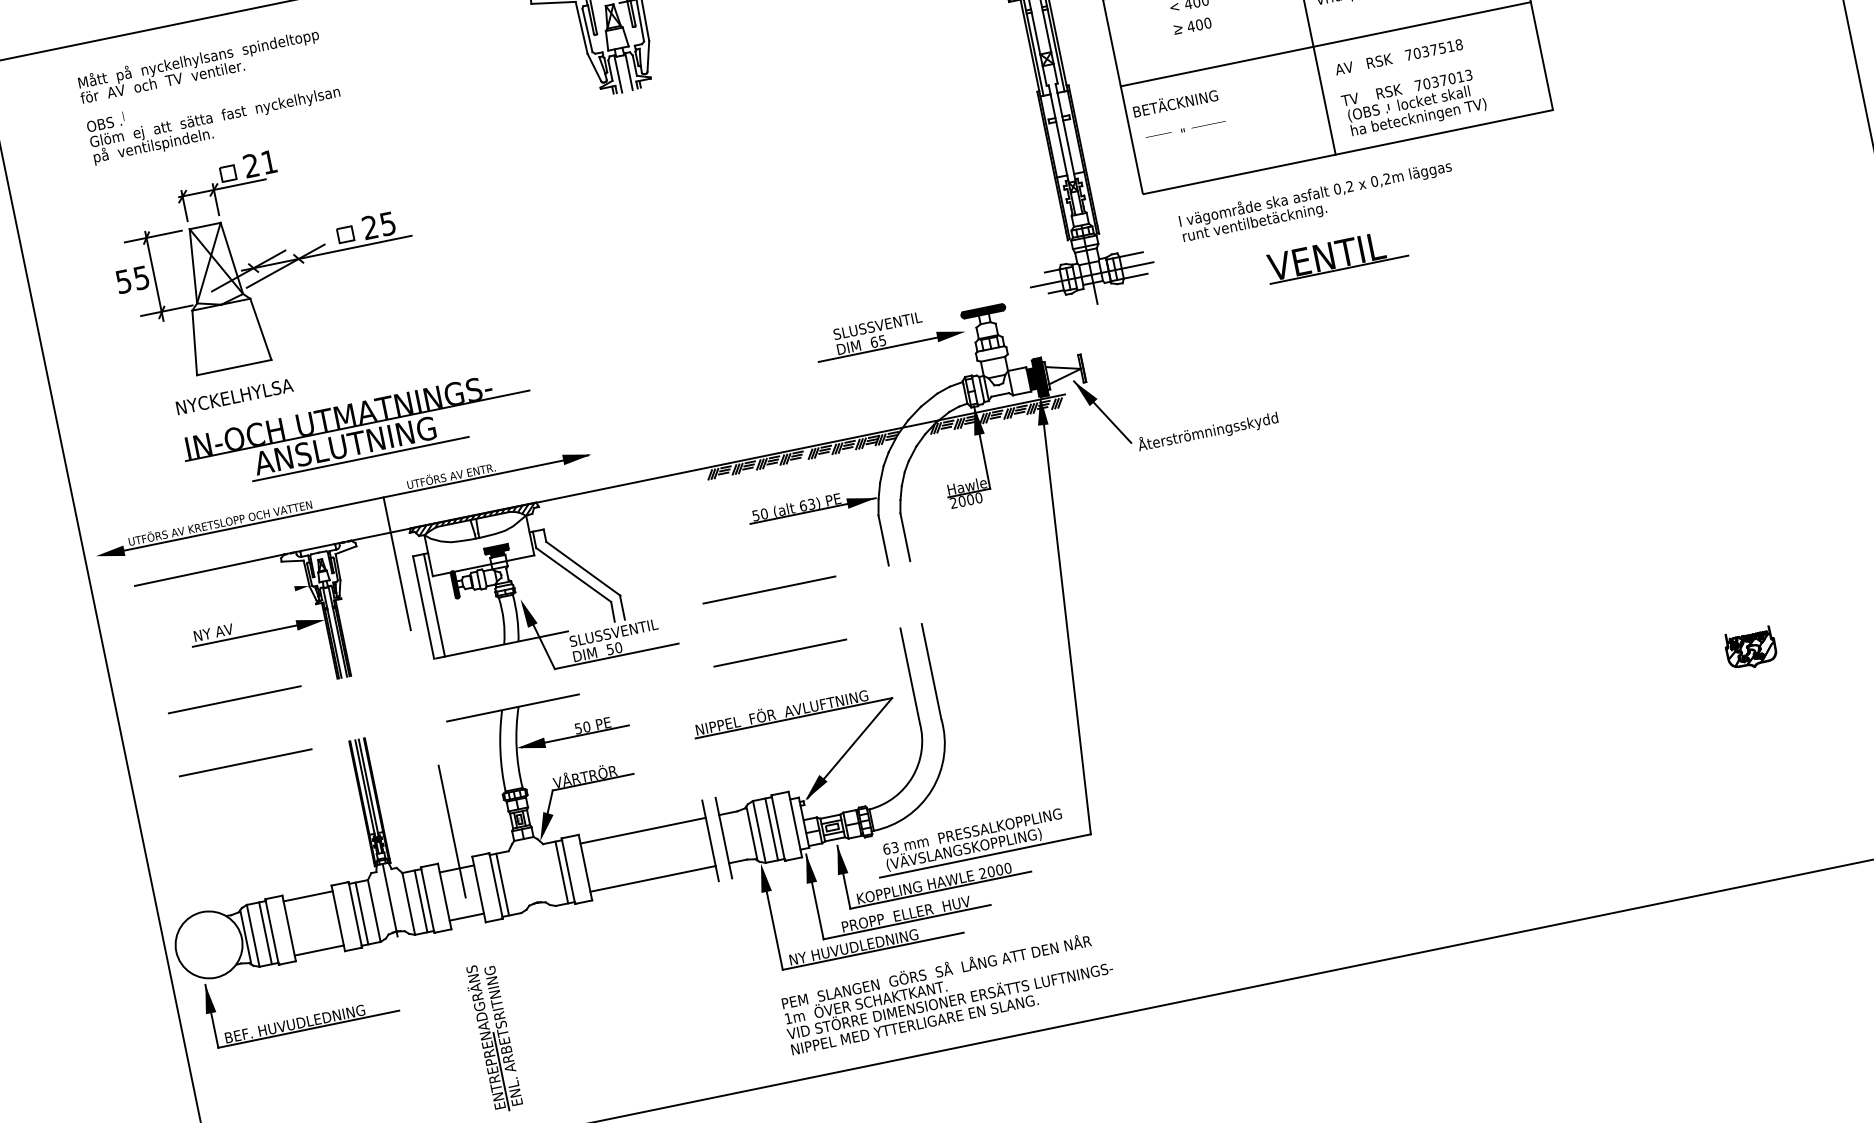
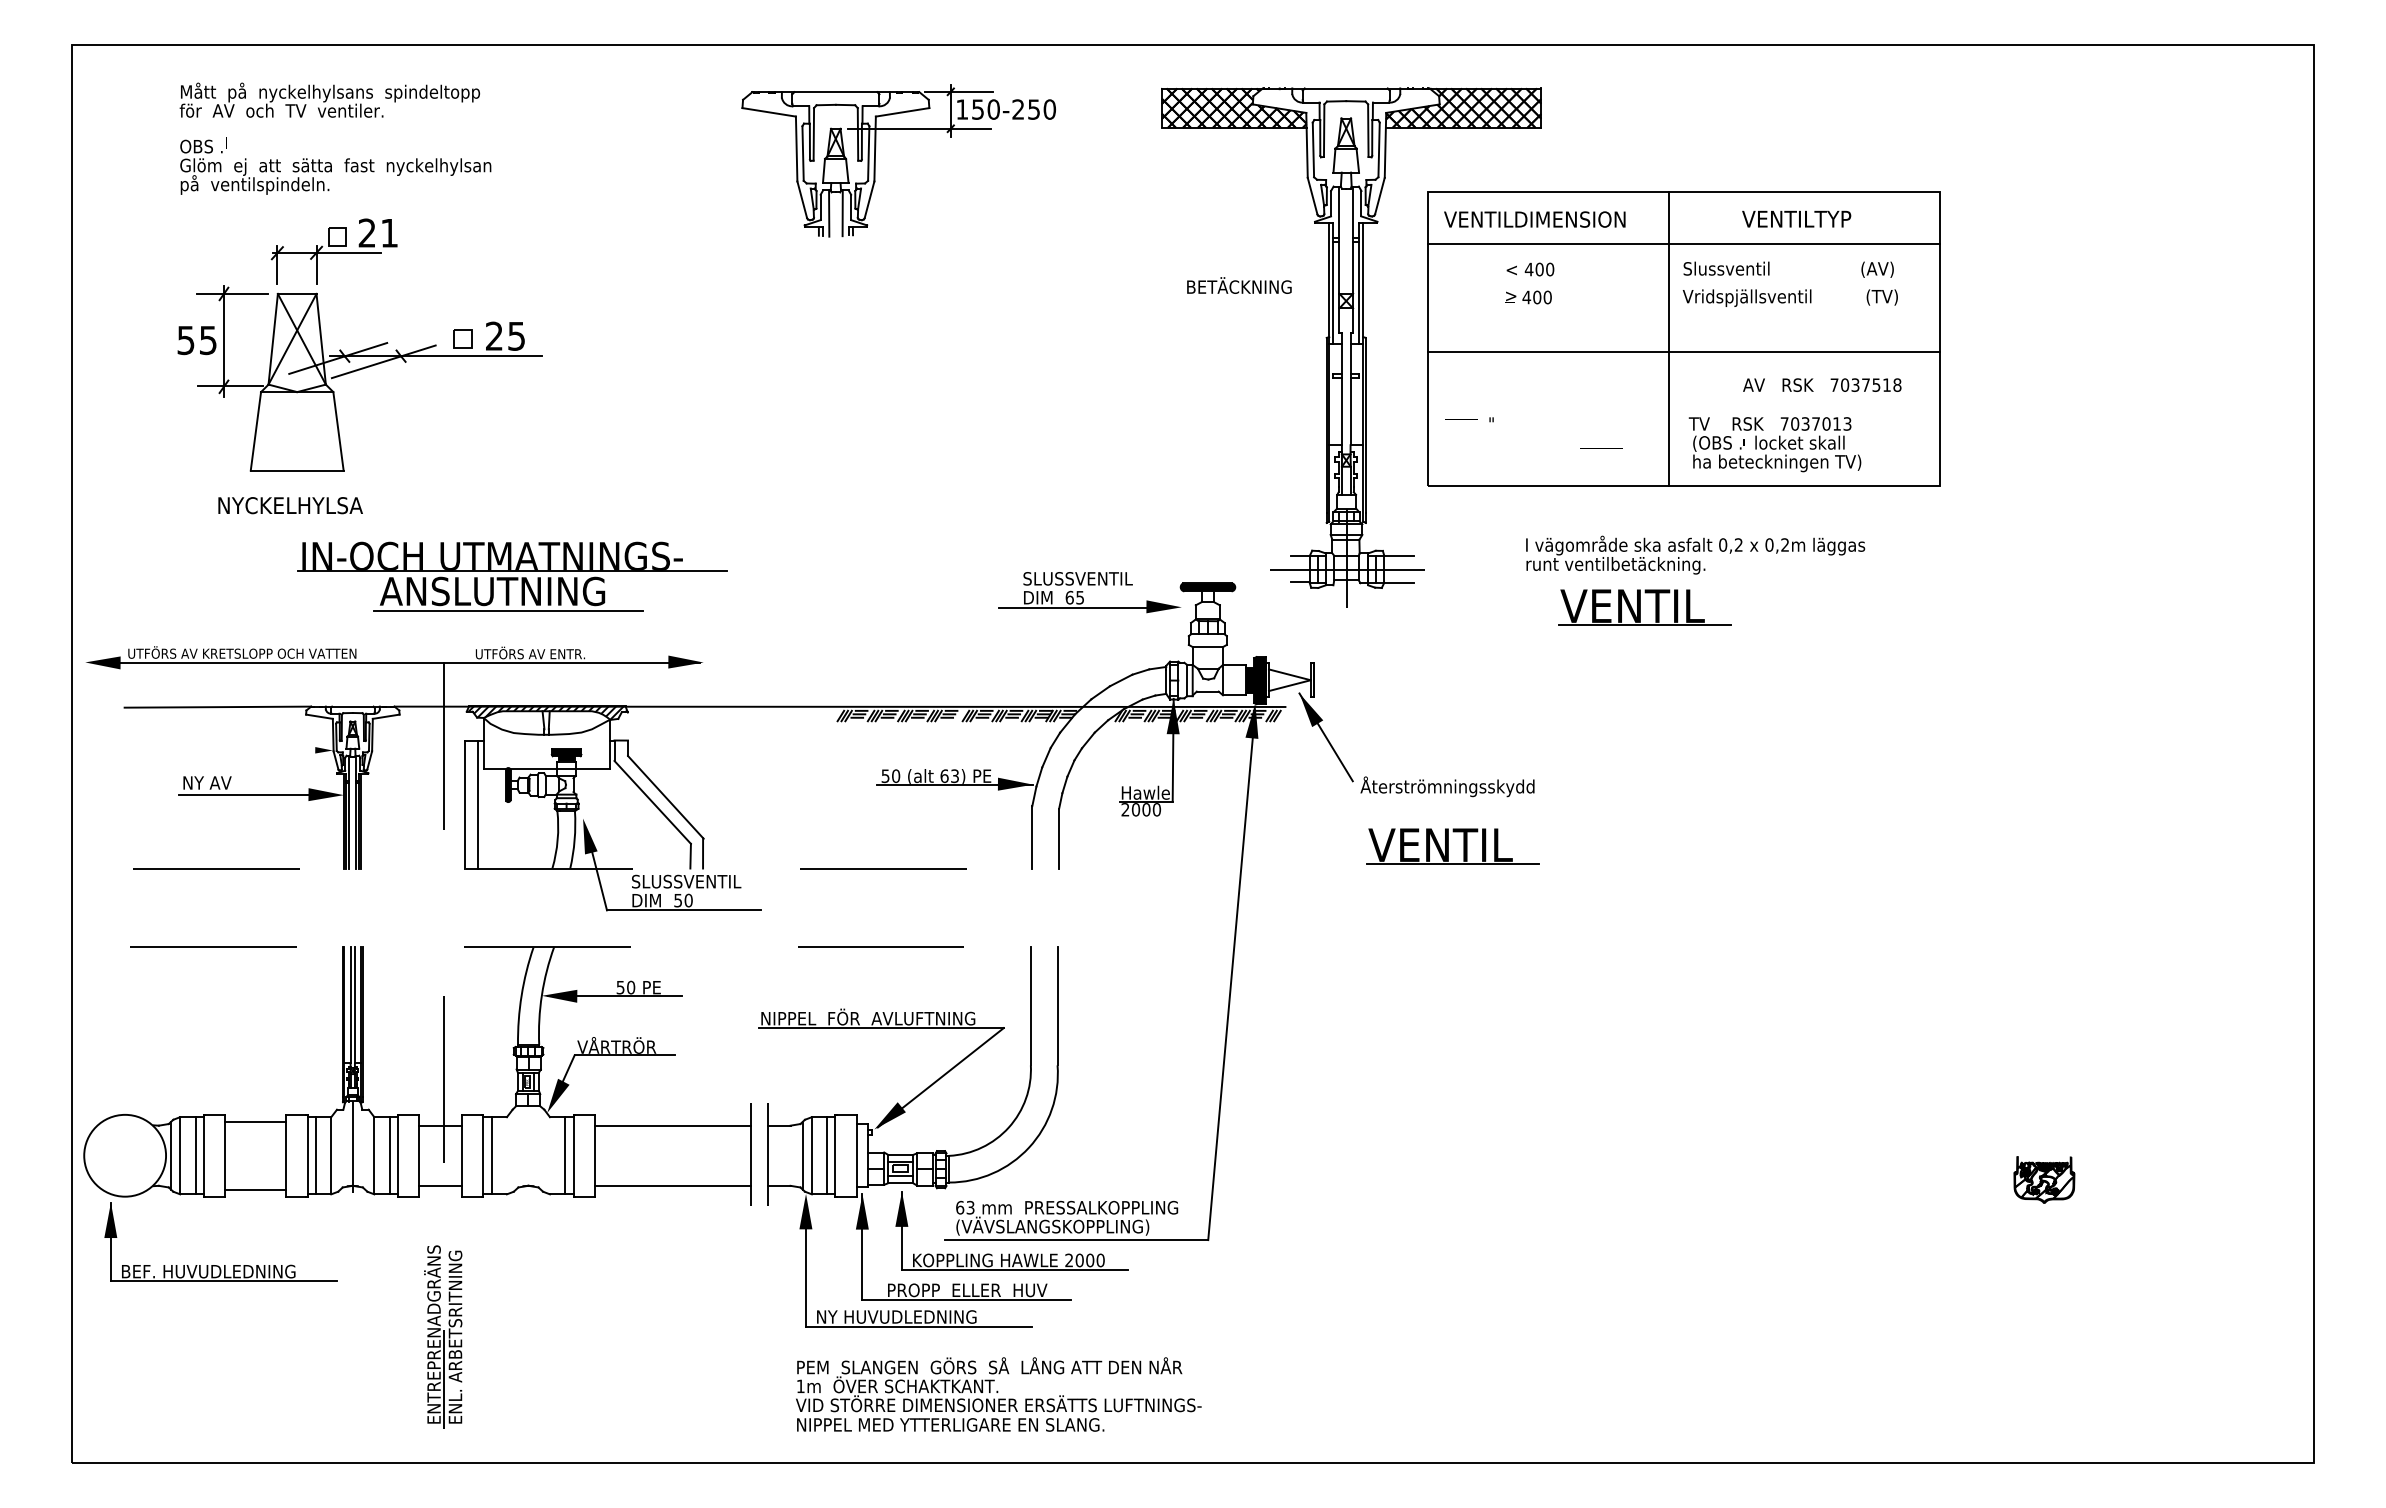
text: (1399, 56) -> (1822, 384), moved
text: (1175, 102) -> (1239, 285), moved
line: (1208, 124) -> (1601, 448), moved
text: (1316, 201) -> (1695, 554), moved
part: (358, 430) -> (512, 576), moved
part: (1221, 478) -> (1452, 846), added

